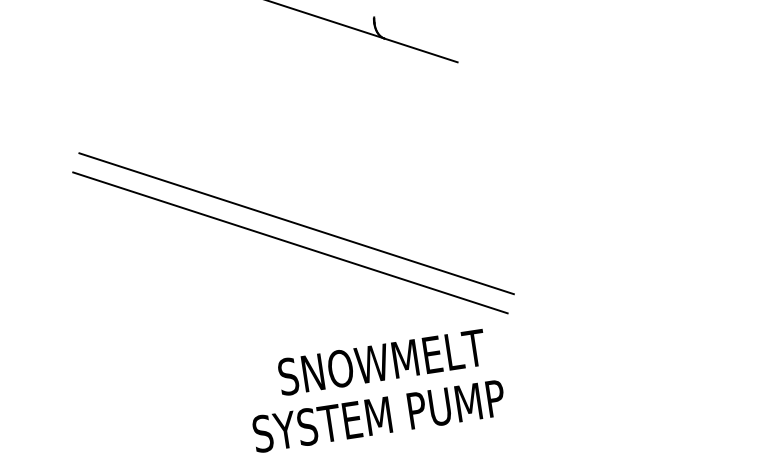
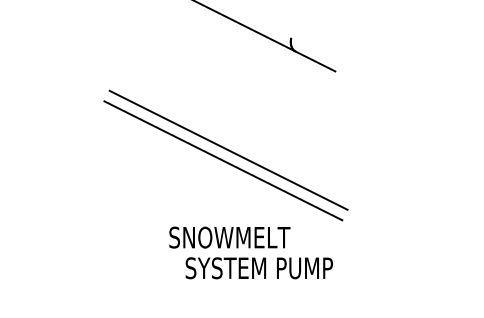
text: (381, 362) -> (229, 237), moved

